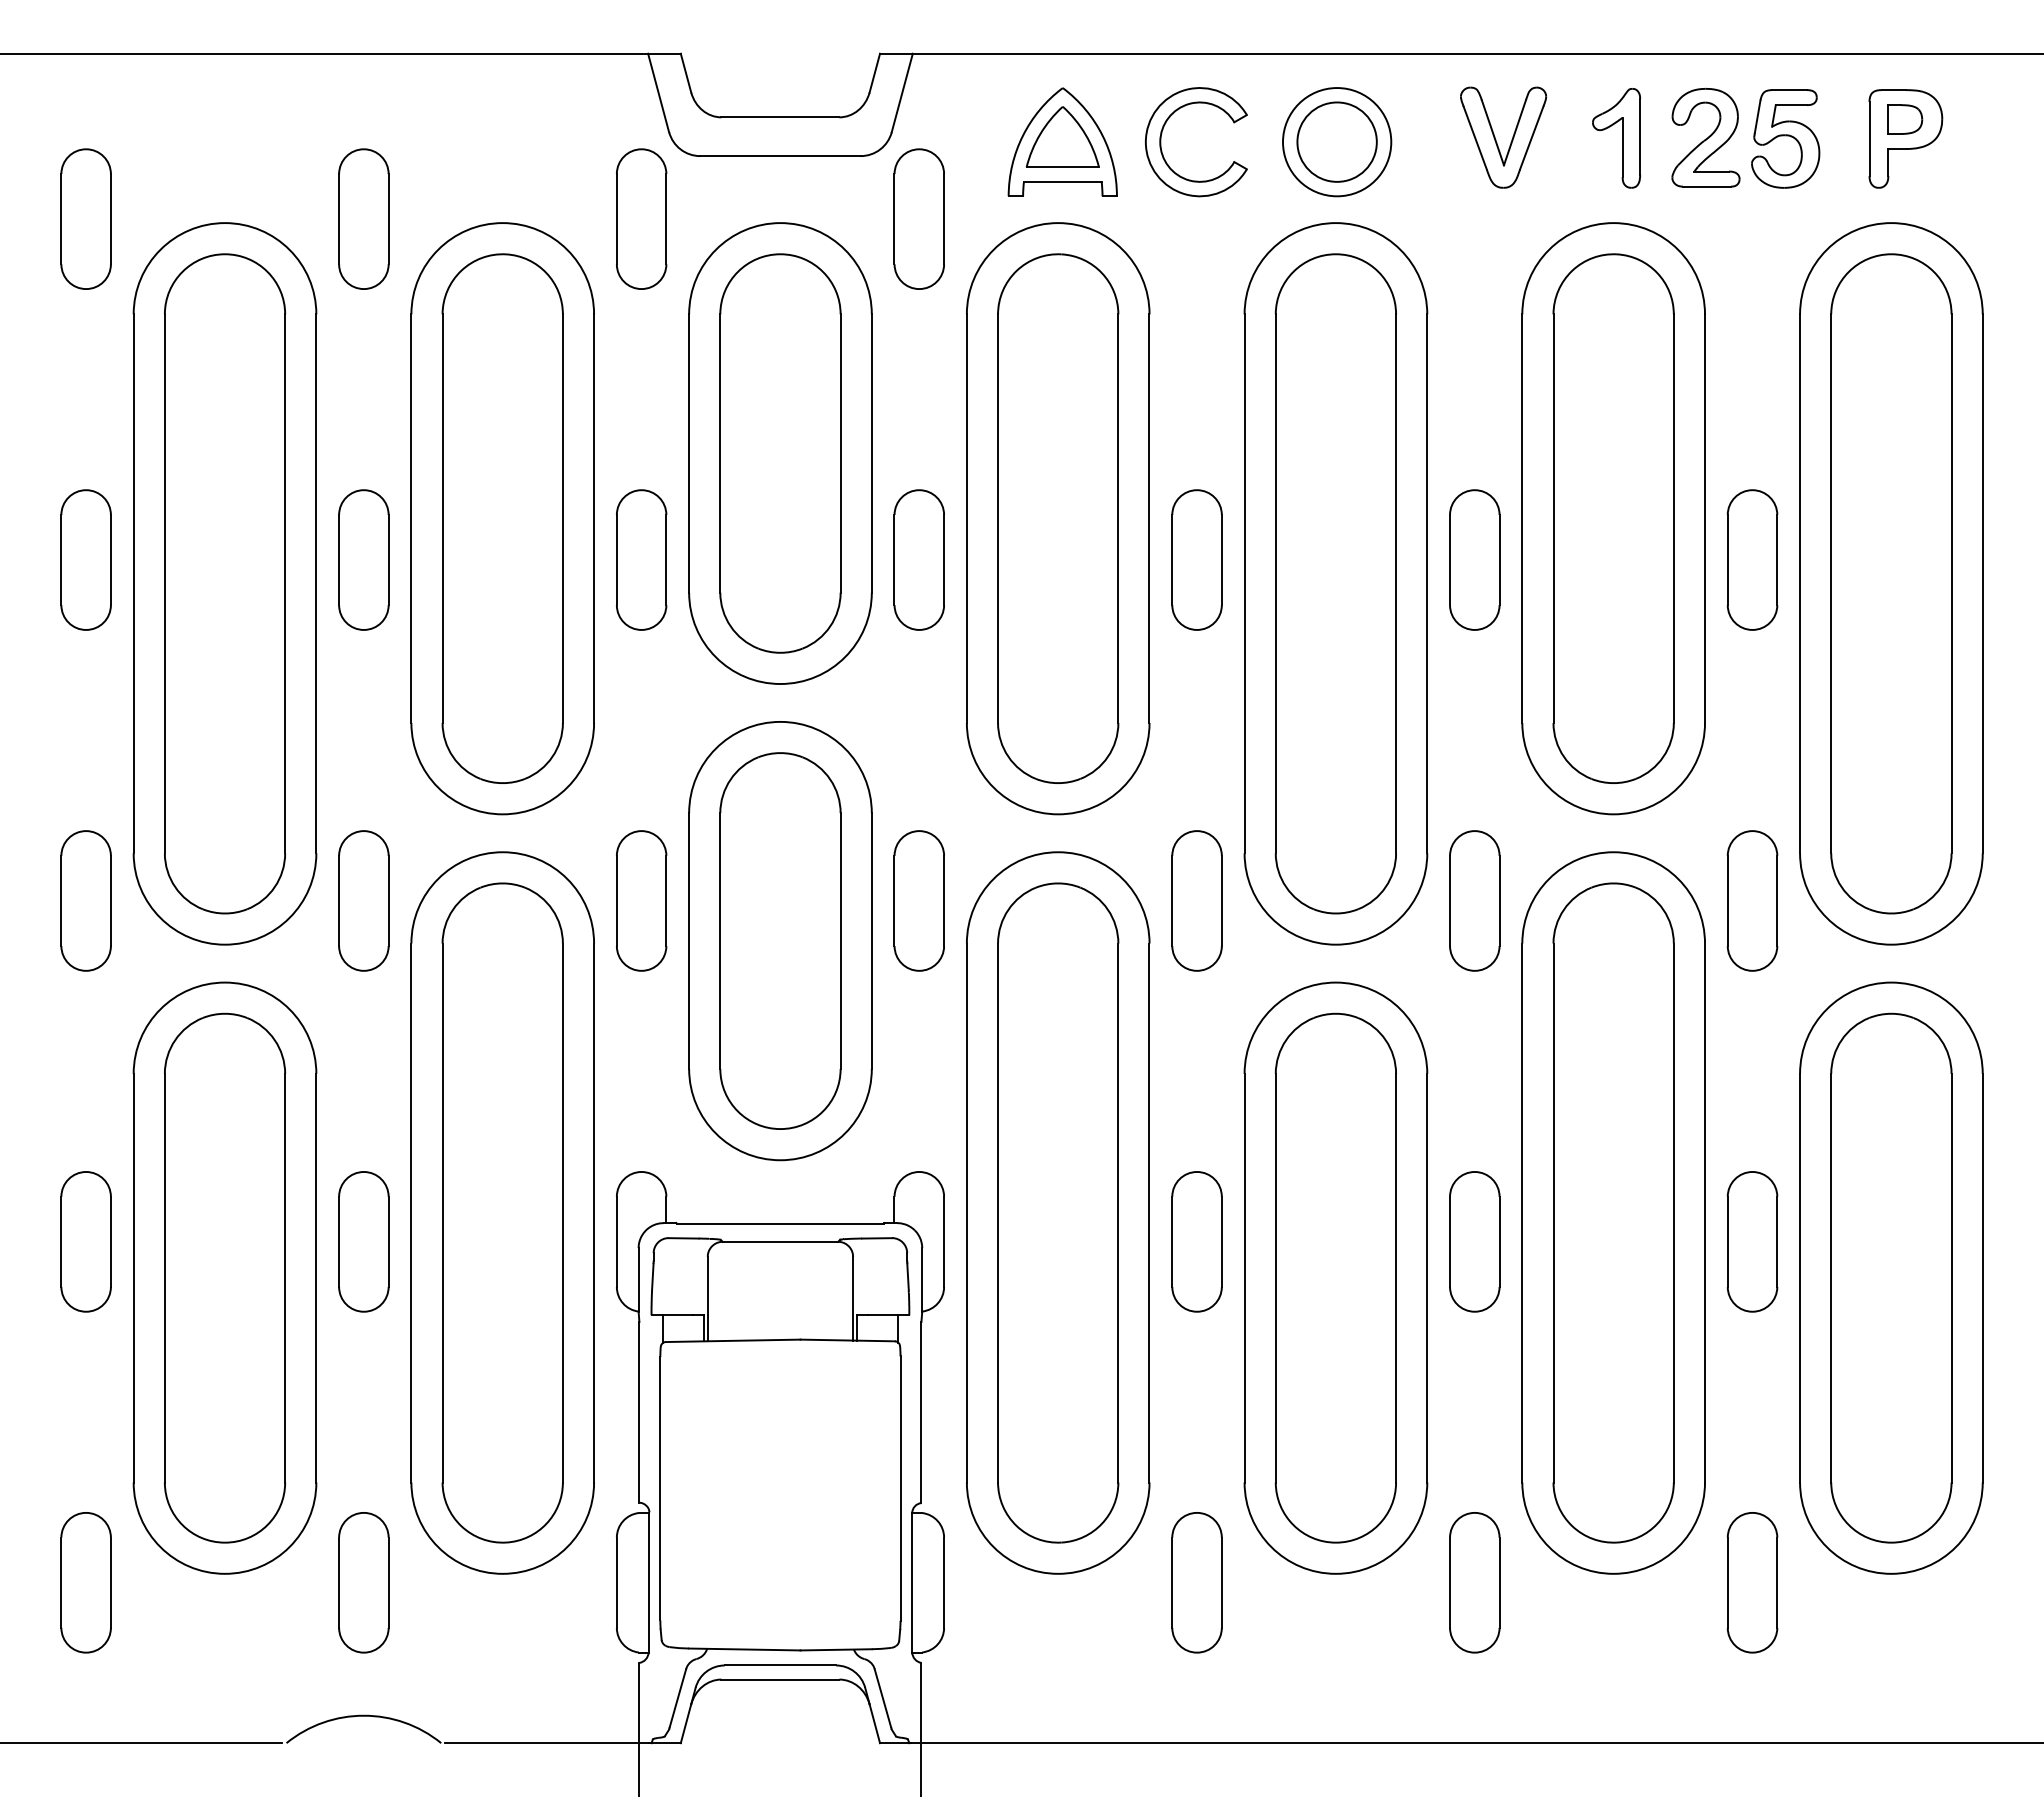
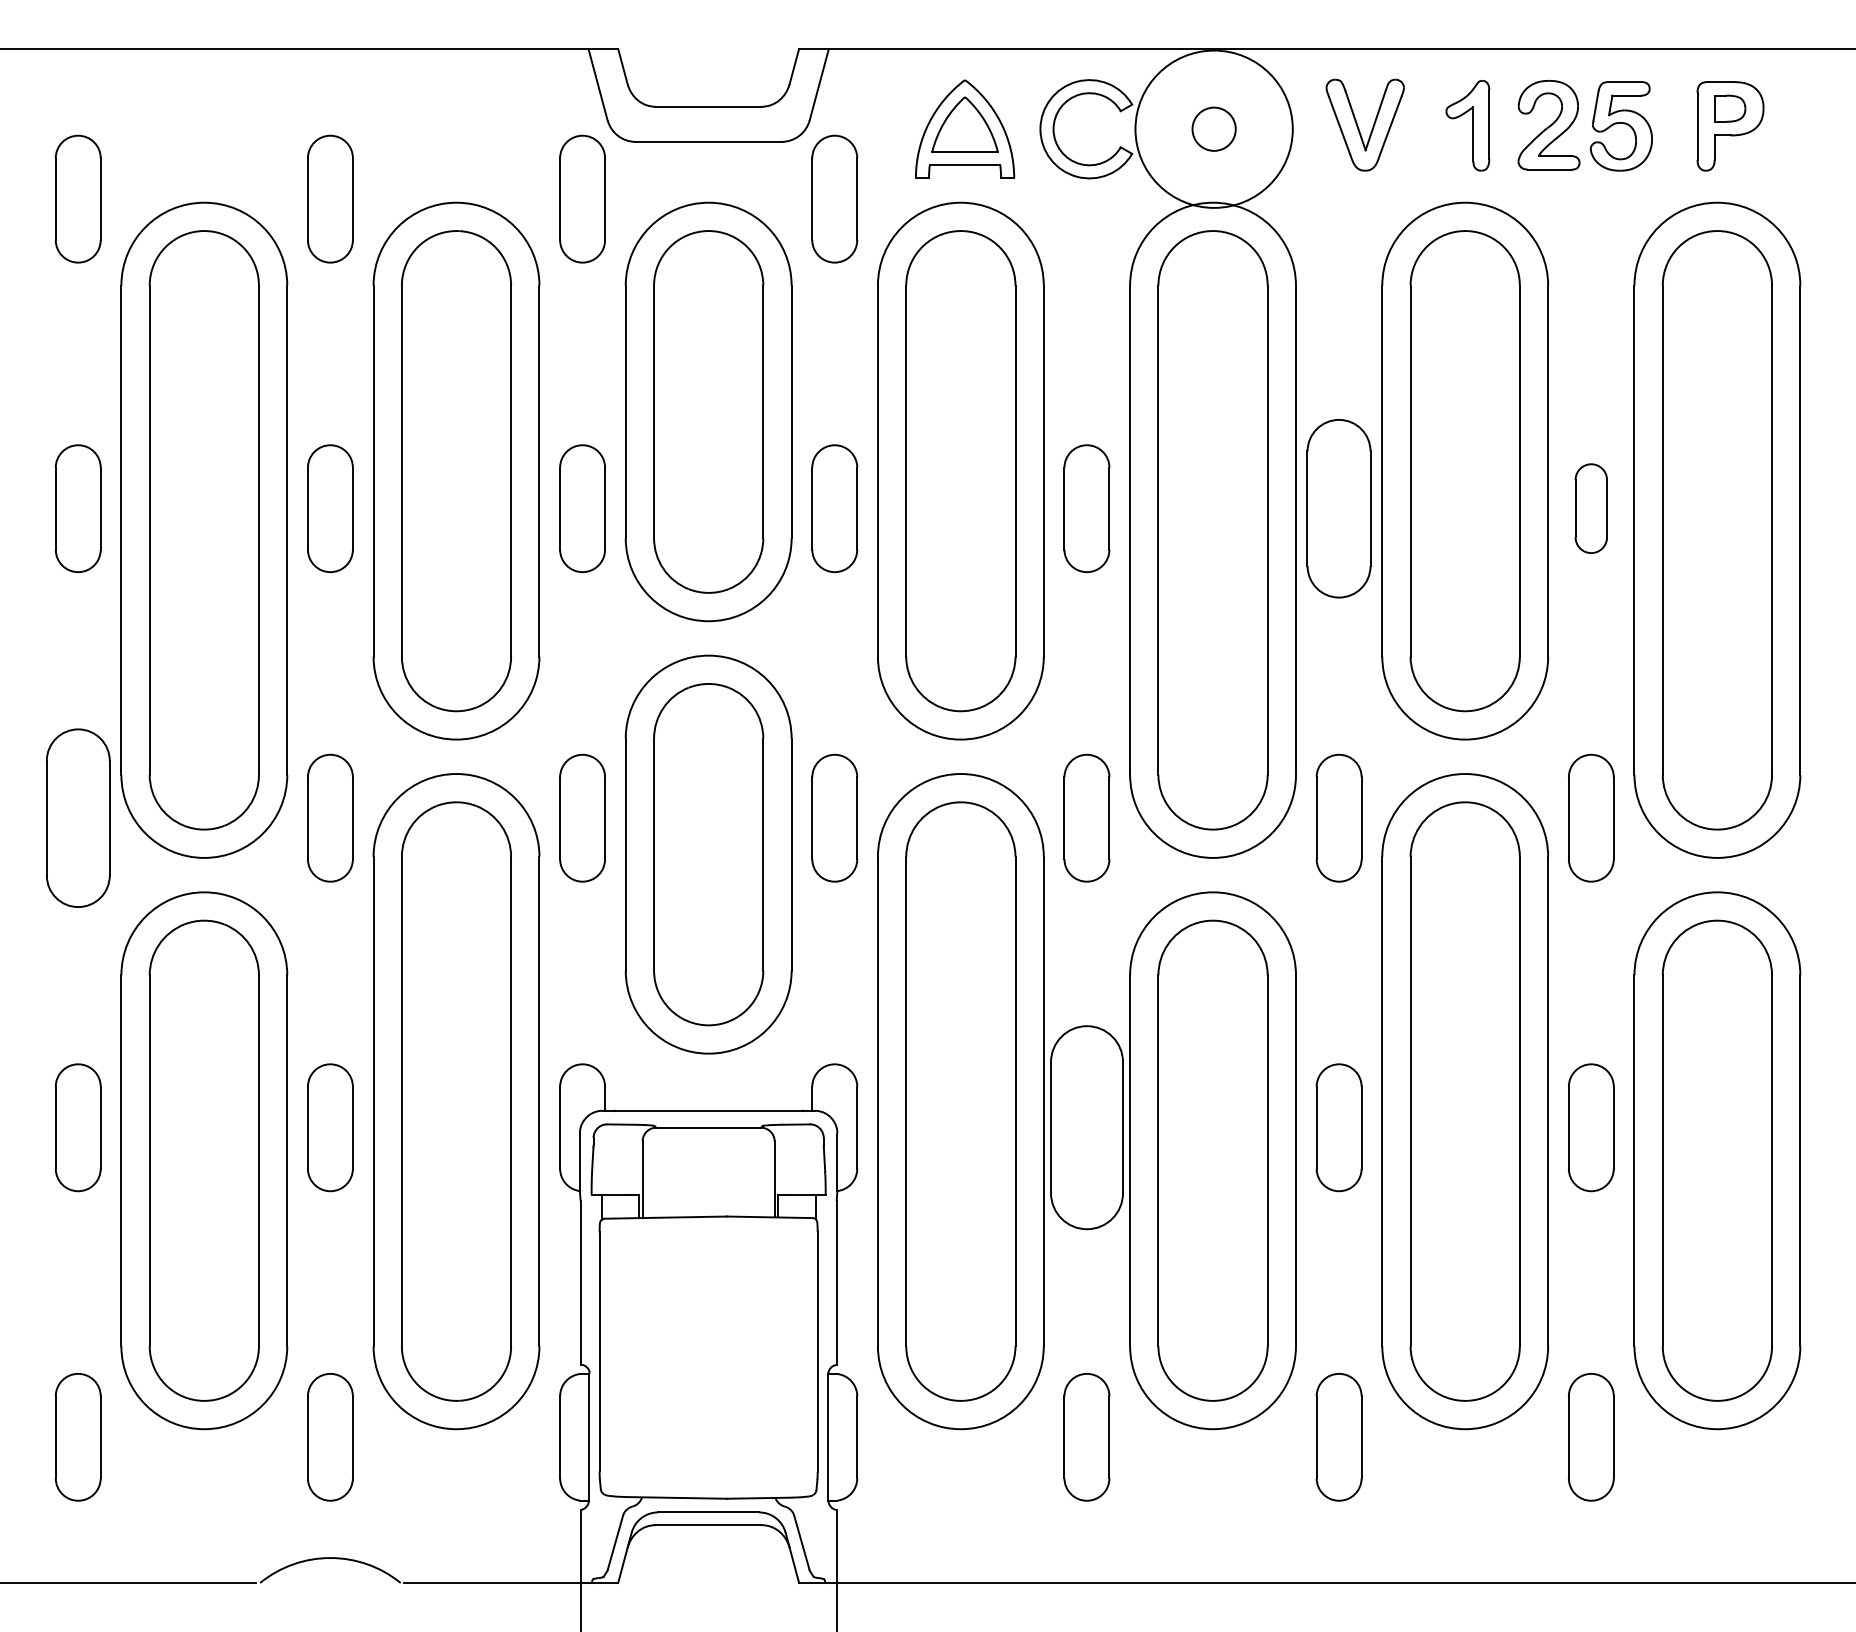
circle: (1336, 141) -> (1213, 128), size x0.6
circle: (1337, 142) -> (1214, 129), size x1.6
part: (1474, 559) -> (1338, 508), size x1.4
part: (1752, 559) -> (1591, 508), size x0.7
part: (85, 900) -> (77, 817), size x1.4
part: (1196, 1241) -> (1086, 1127), size x1.6

